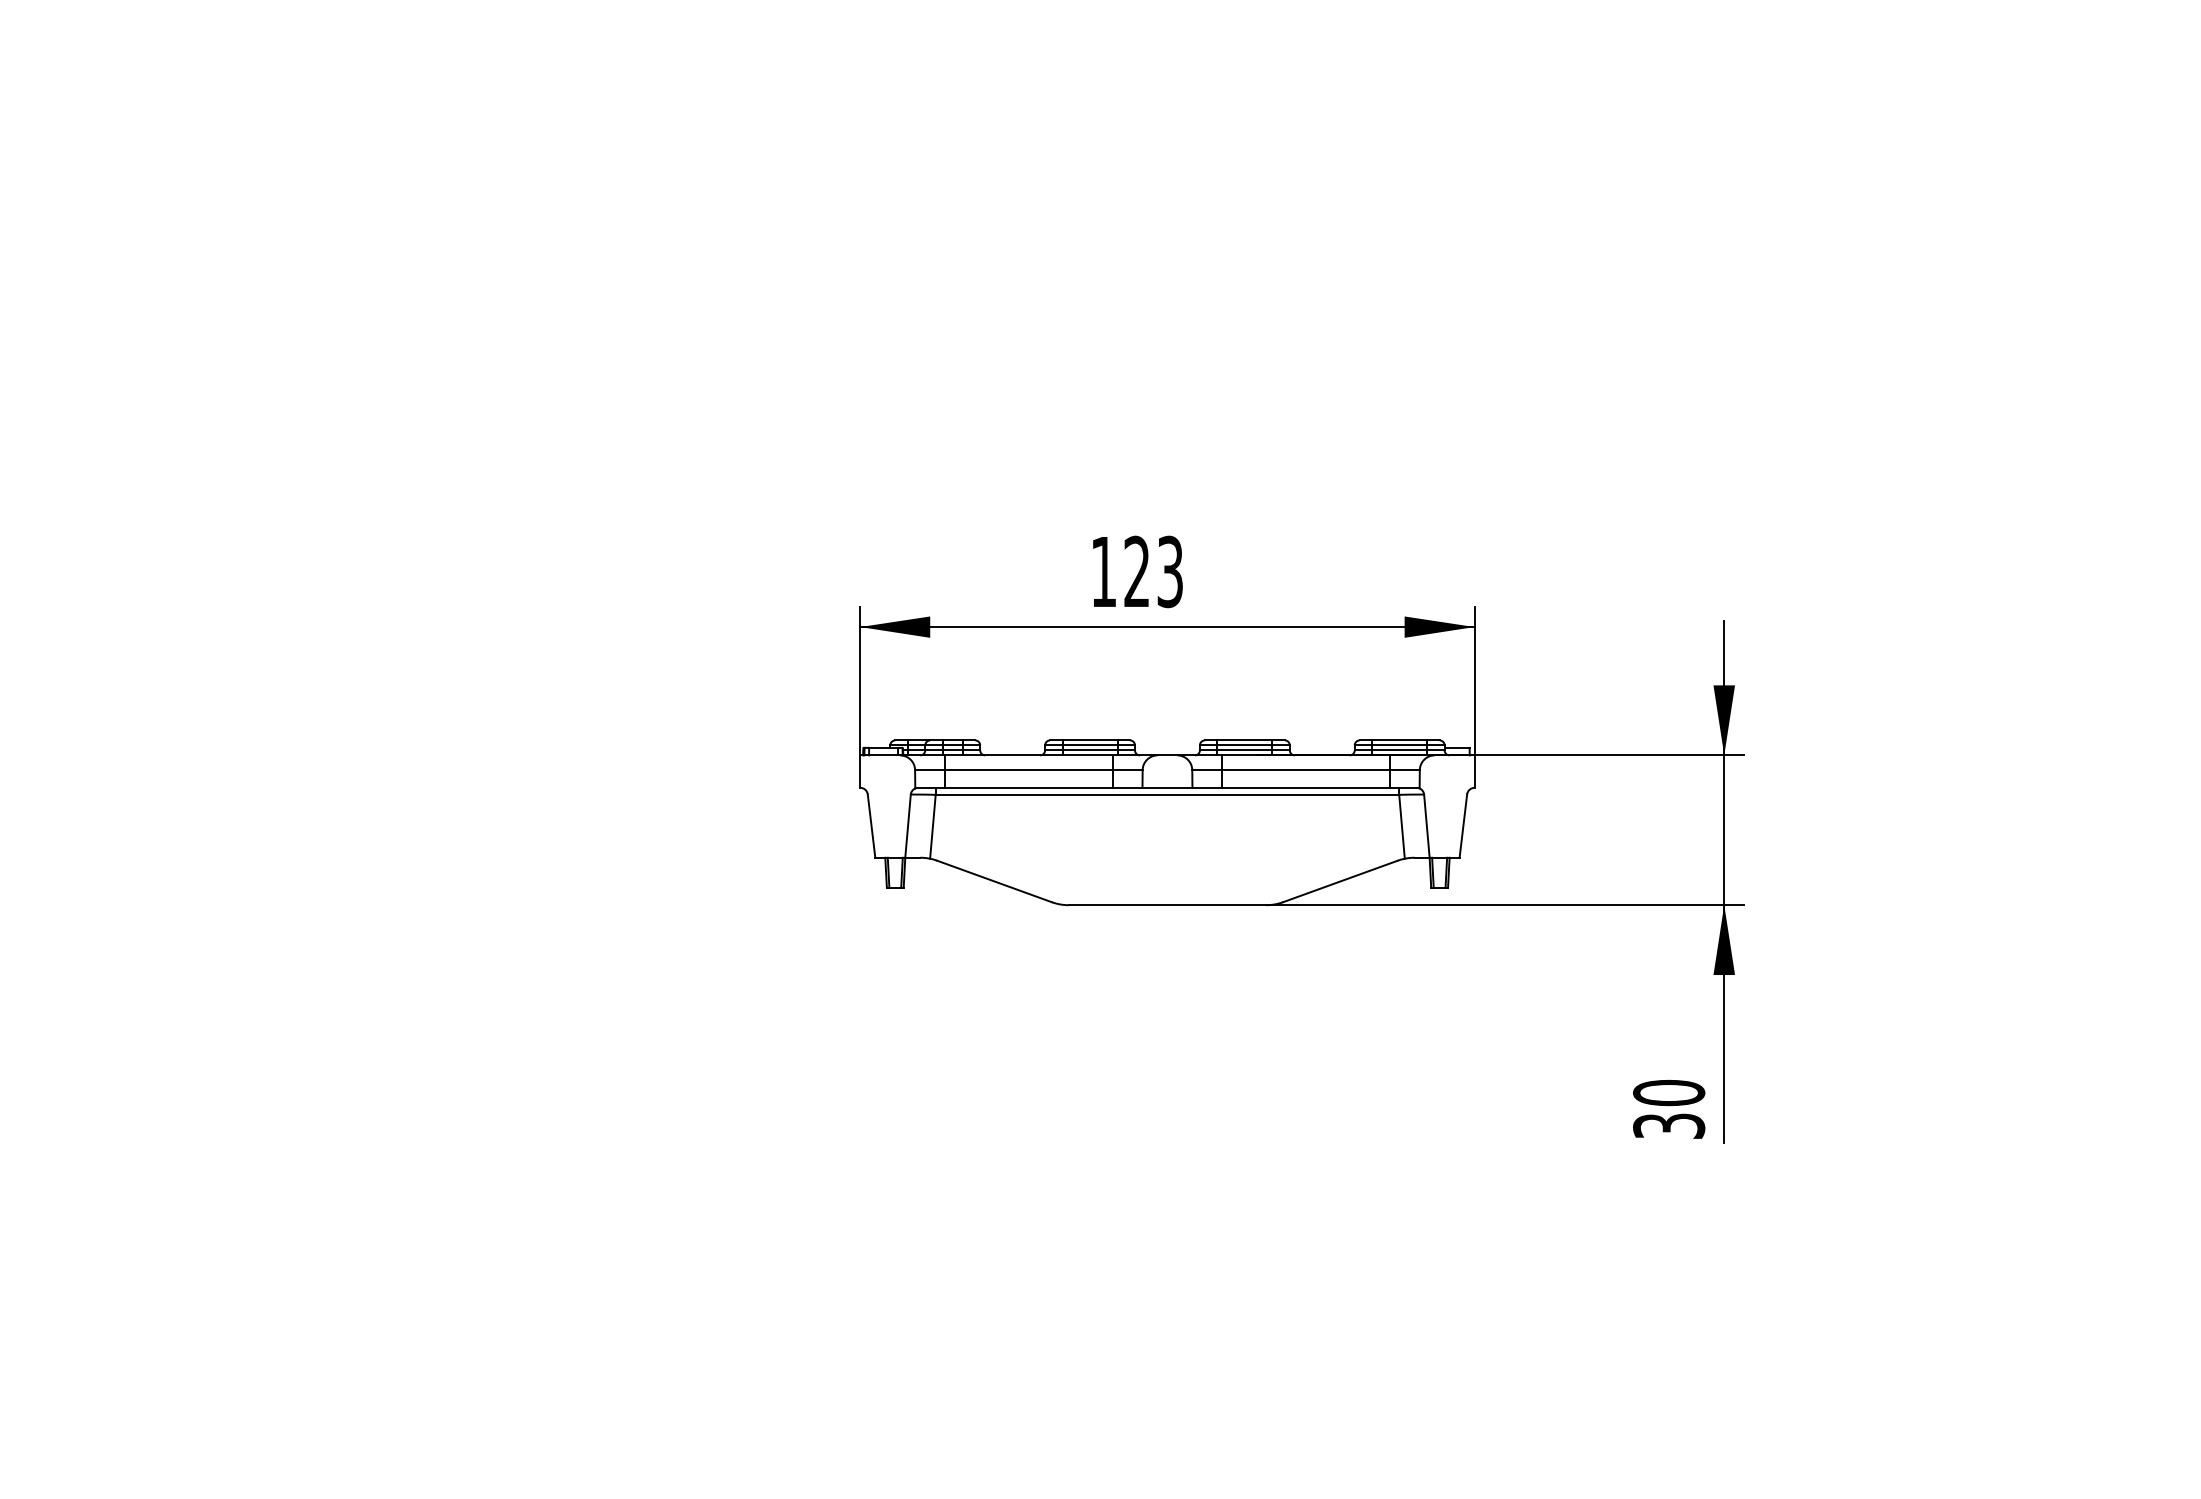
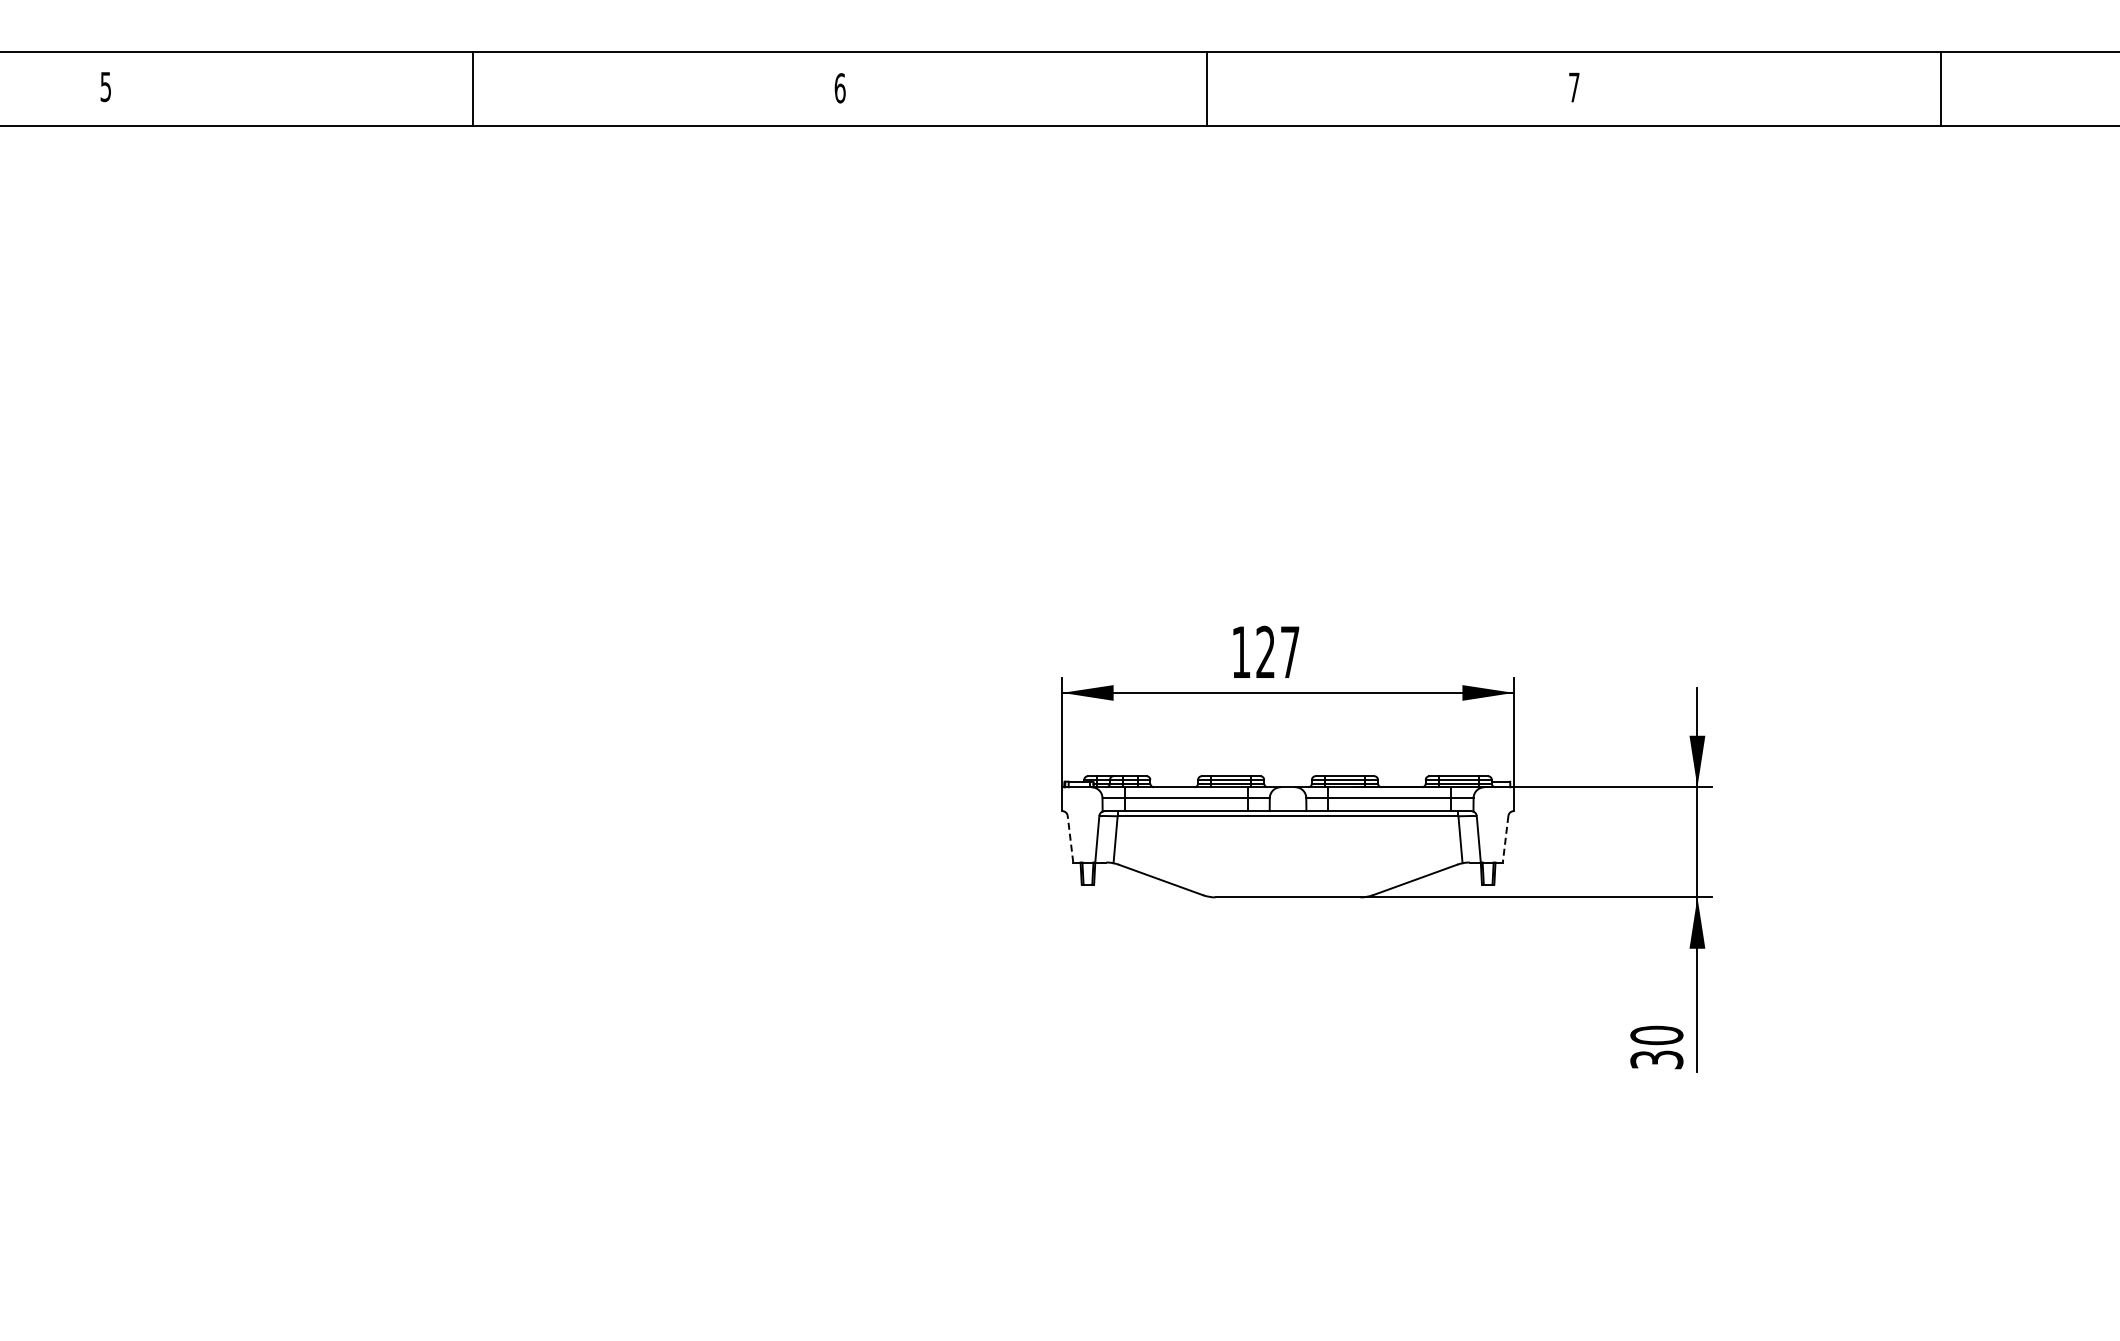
text: (1170, 570) -> (1290, 651), 123 -> 127
line: (871, 825) -> (1070, 838), solid -> dashed
line: (1463, 826) -> (1505, 839), solid -> dashed

